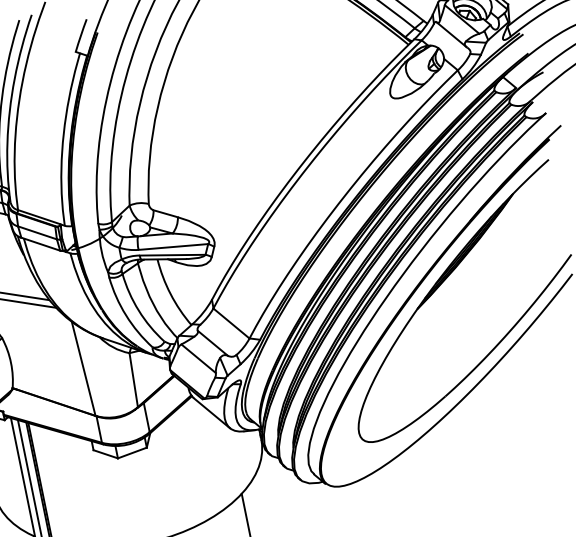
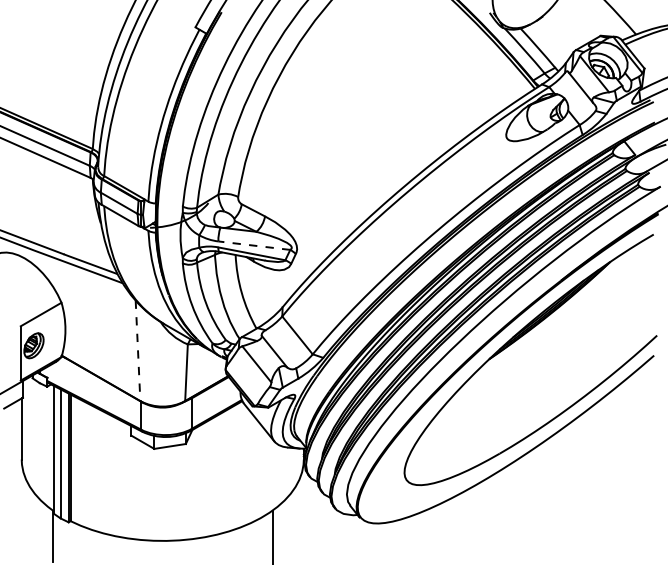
line: (172, 246) -> (253, 245), solid -> dashed
line: (84, 369) -> (138, 351), solid -> dashed

